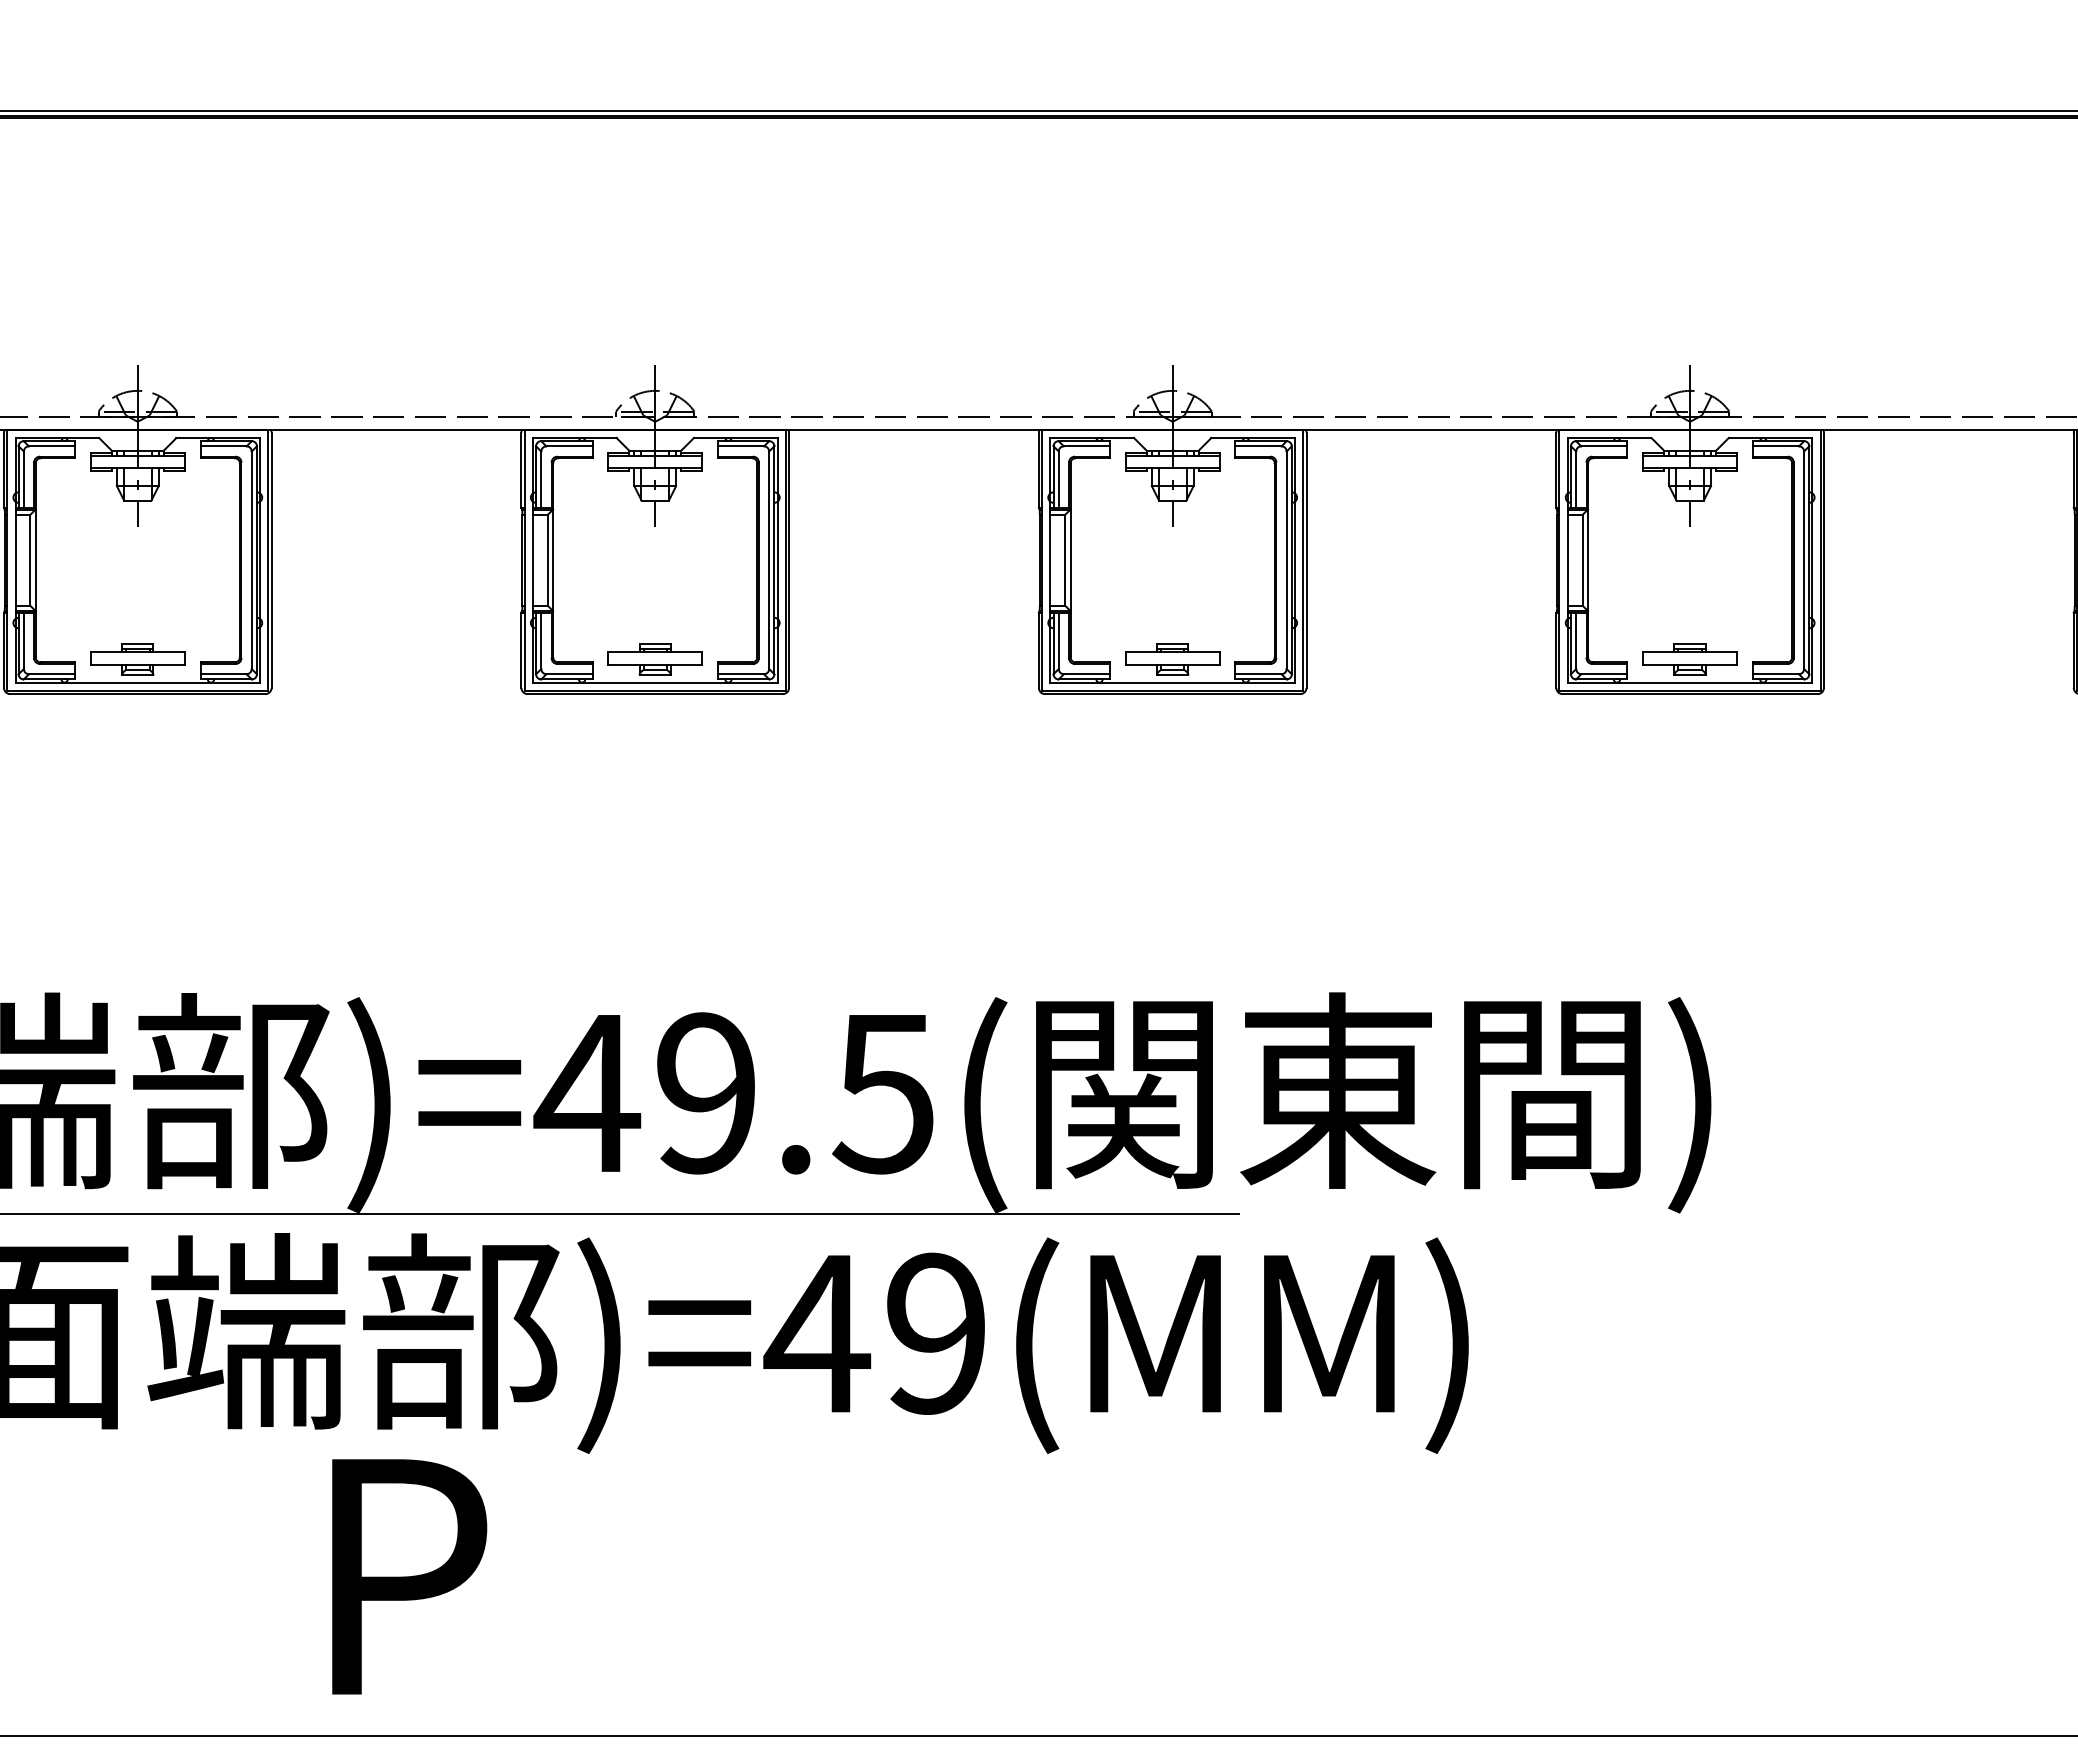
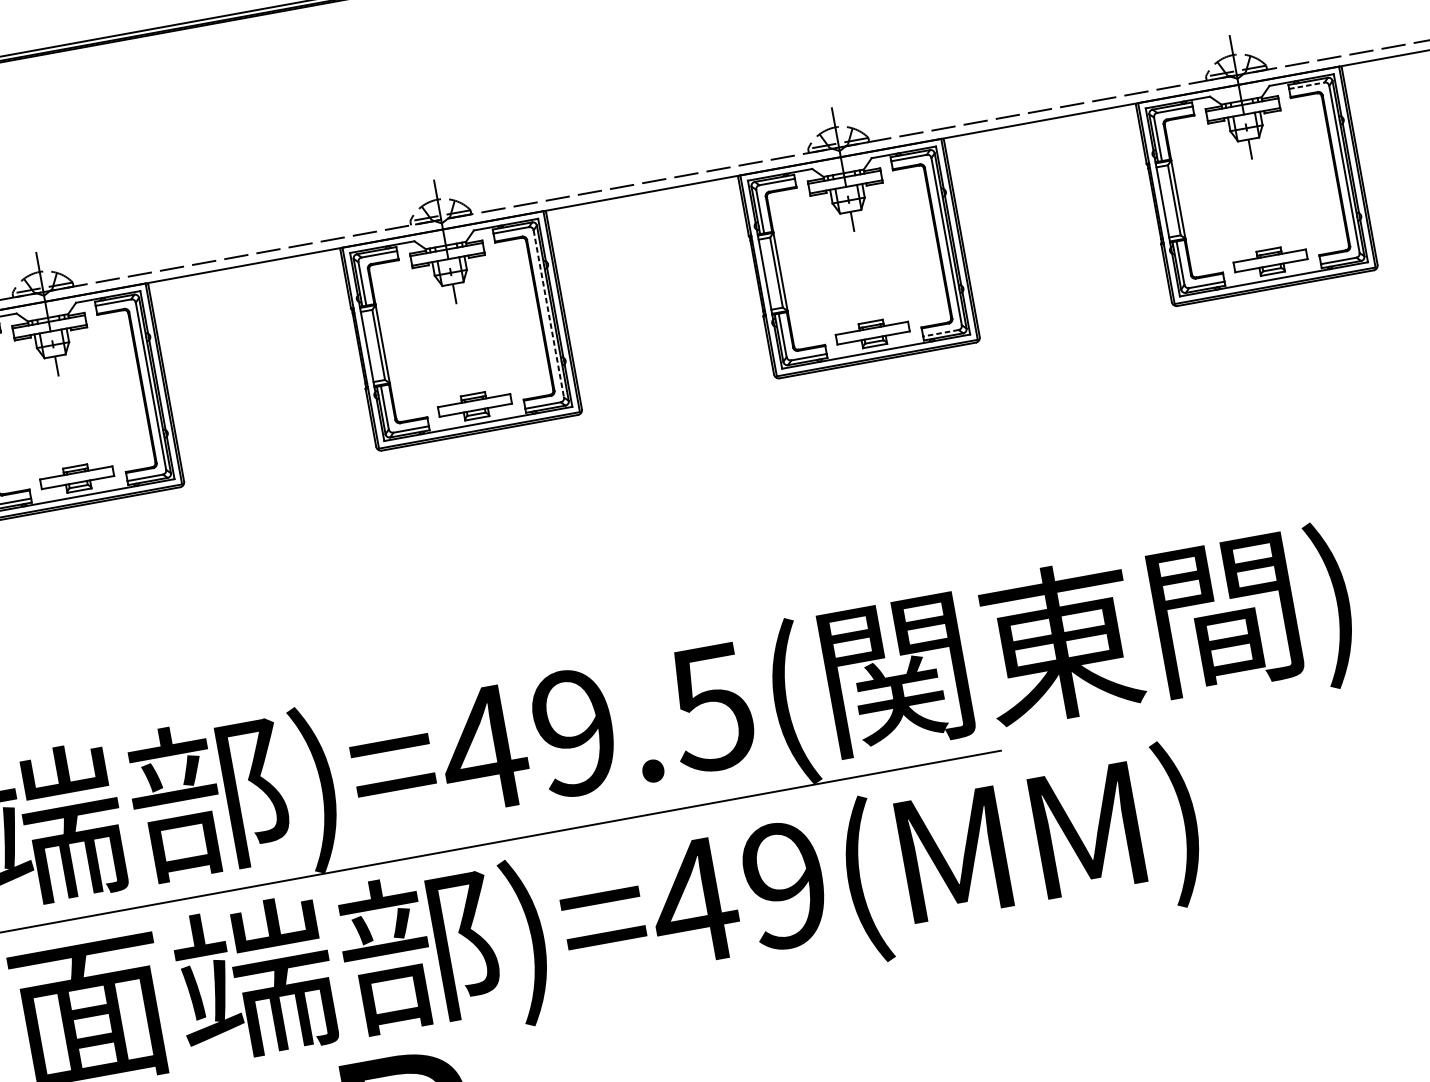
line: (1776, 446) -> (1307, 85), solid -> dashed
line: (769, 560) -> (549, 314), solid -> dashed
line: (1257, 674) -> (940, 333), solid -> dashed

